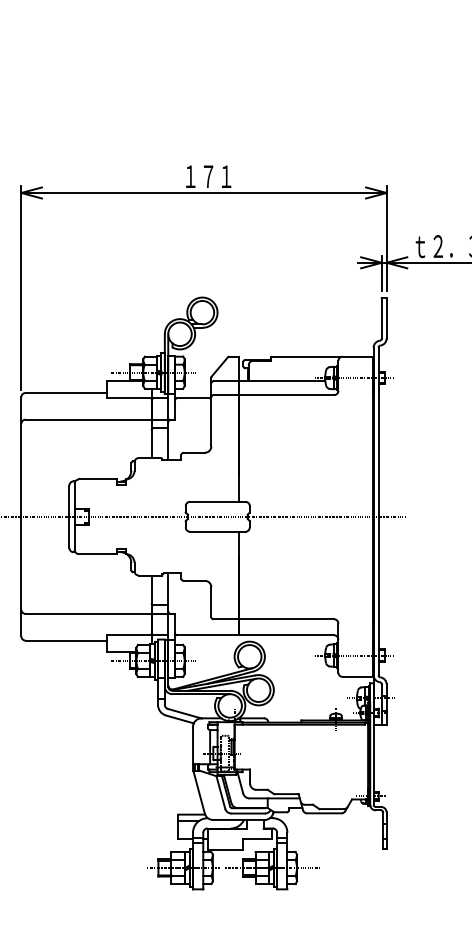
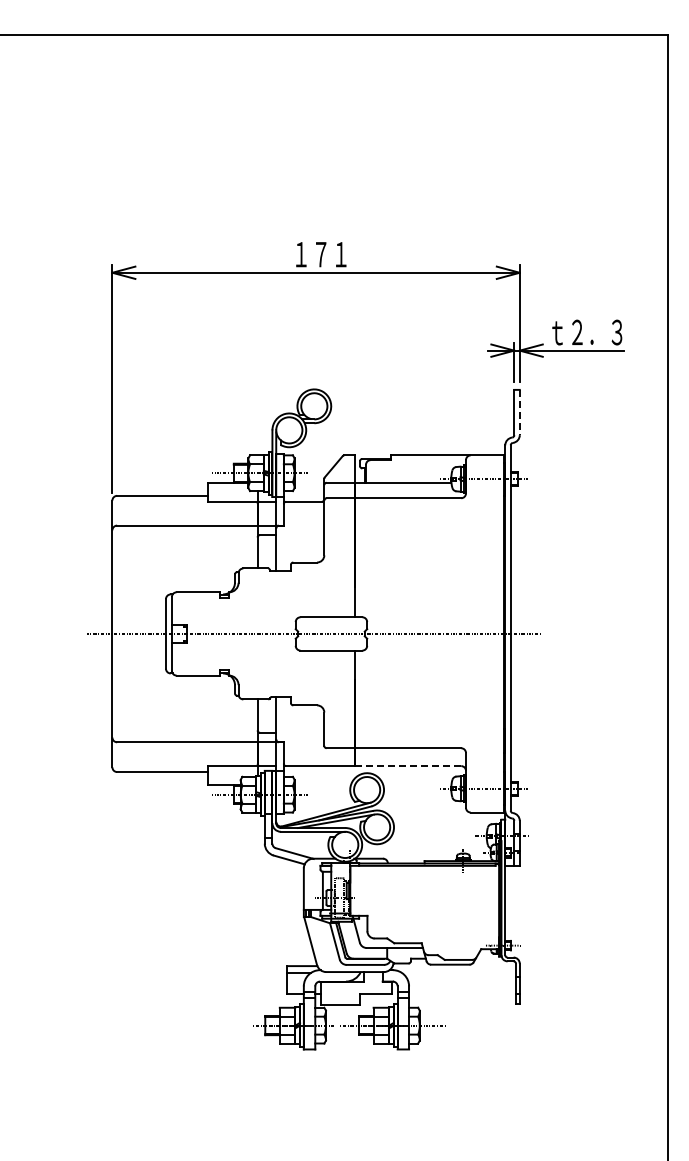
line: (386, 318) -> (519, 412), solid -> dashed
line: (286, 635) -> (408, 766), solid -> dashed

